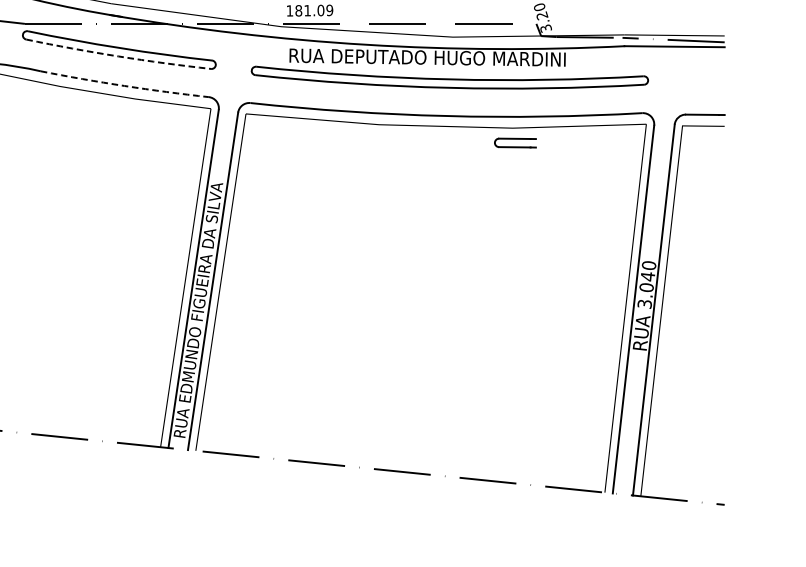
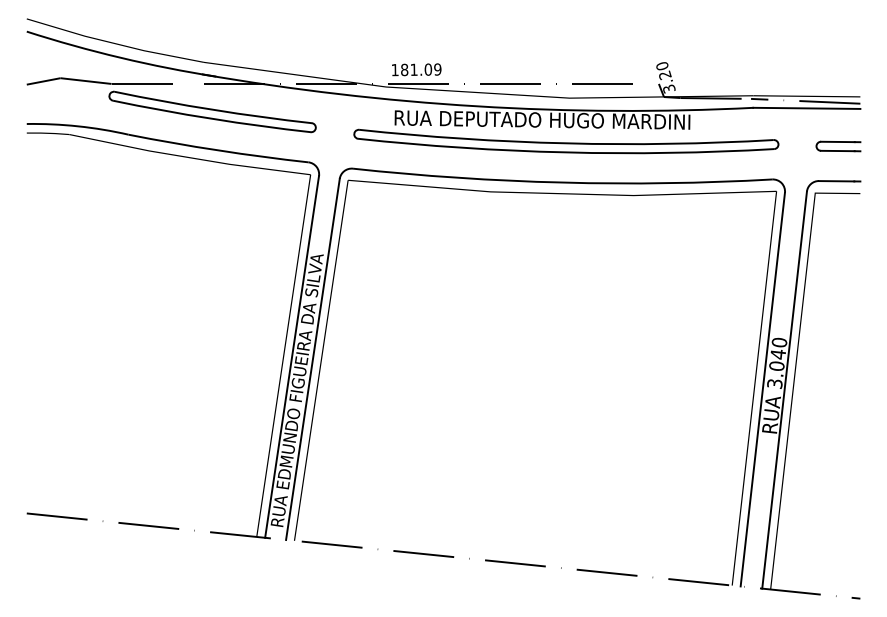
arc: (118, 56) -> (211, 118), dashed -> solid
arc: (124, 86) -> (218, 150), dashed -> solid
part: (515, 143) -> (838, 146), moved

